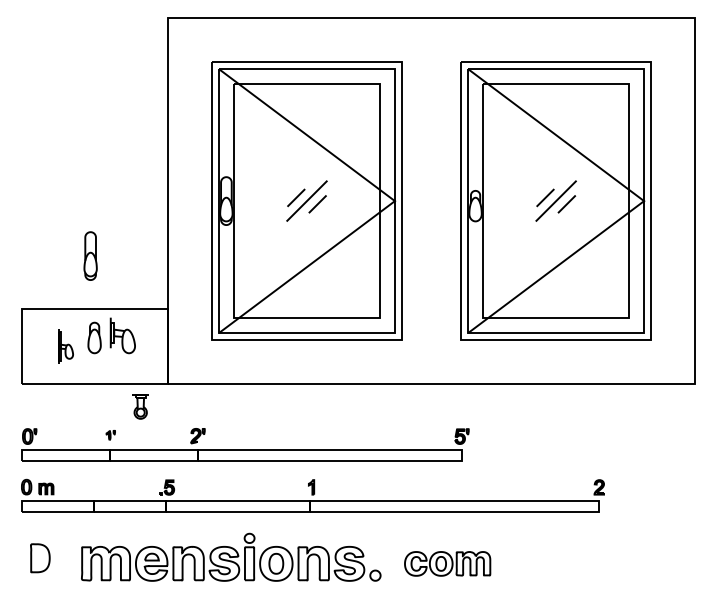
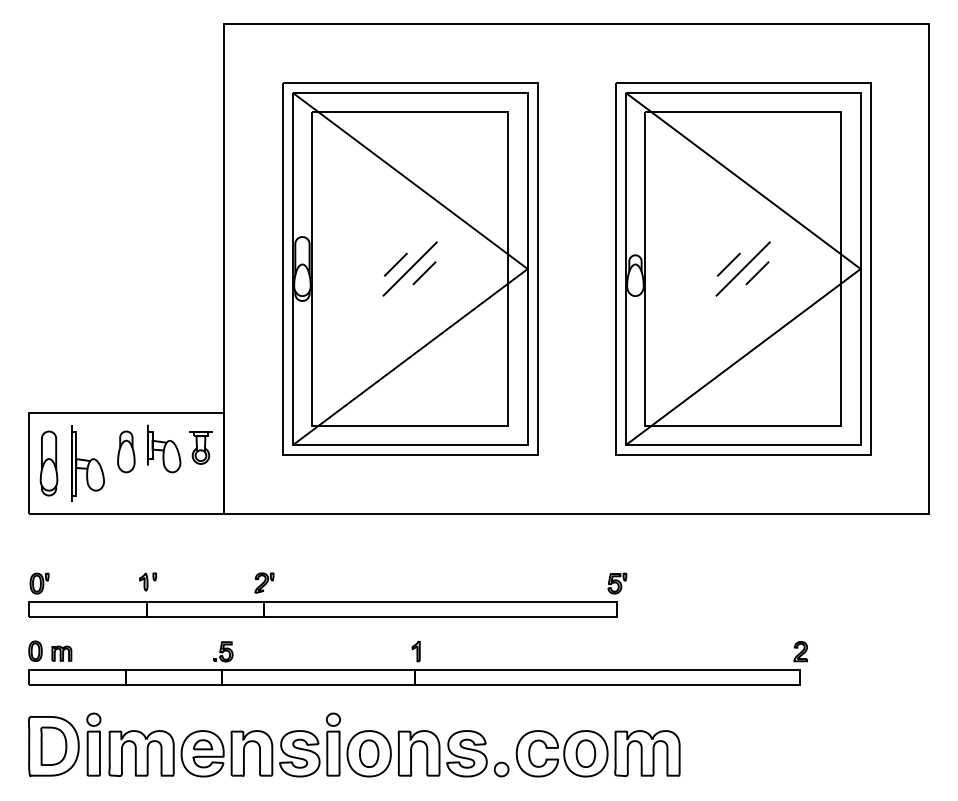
part: (90, 256) -> (48, 463), moved
part: (65, 346) -> (87, 463), size x1.67
part: (140, 406) -> (200, 447), moved
part: (110, 434) -> (147, 581), size x1.43
part: (48, 556) -> (64, 744), added
part: (447, 563) -> (597, 753), size x1.43

